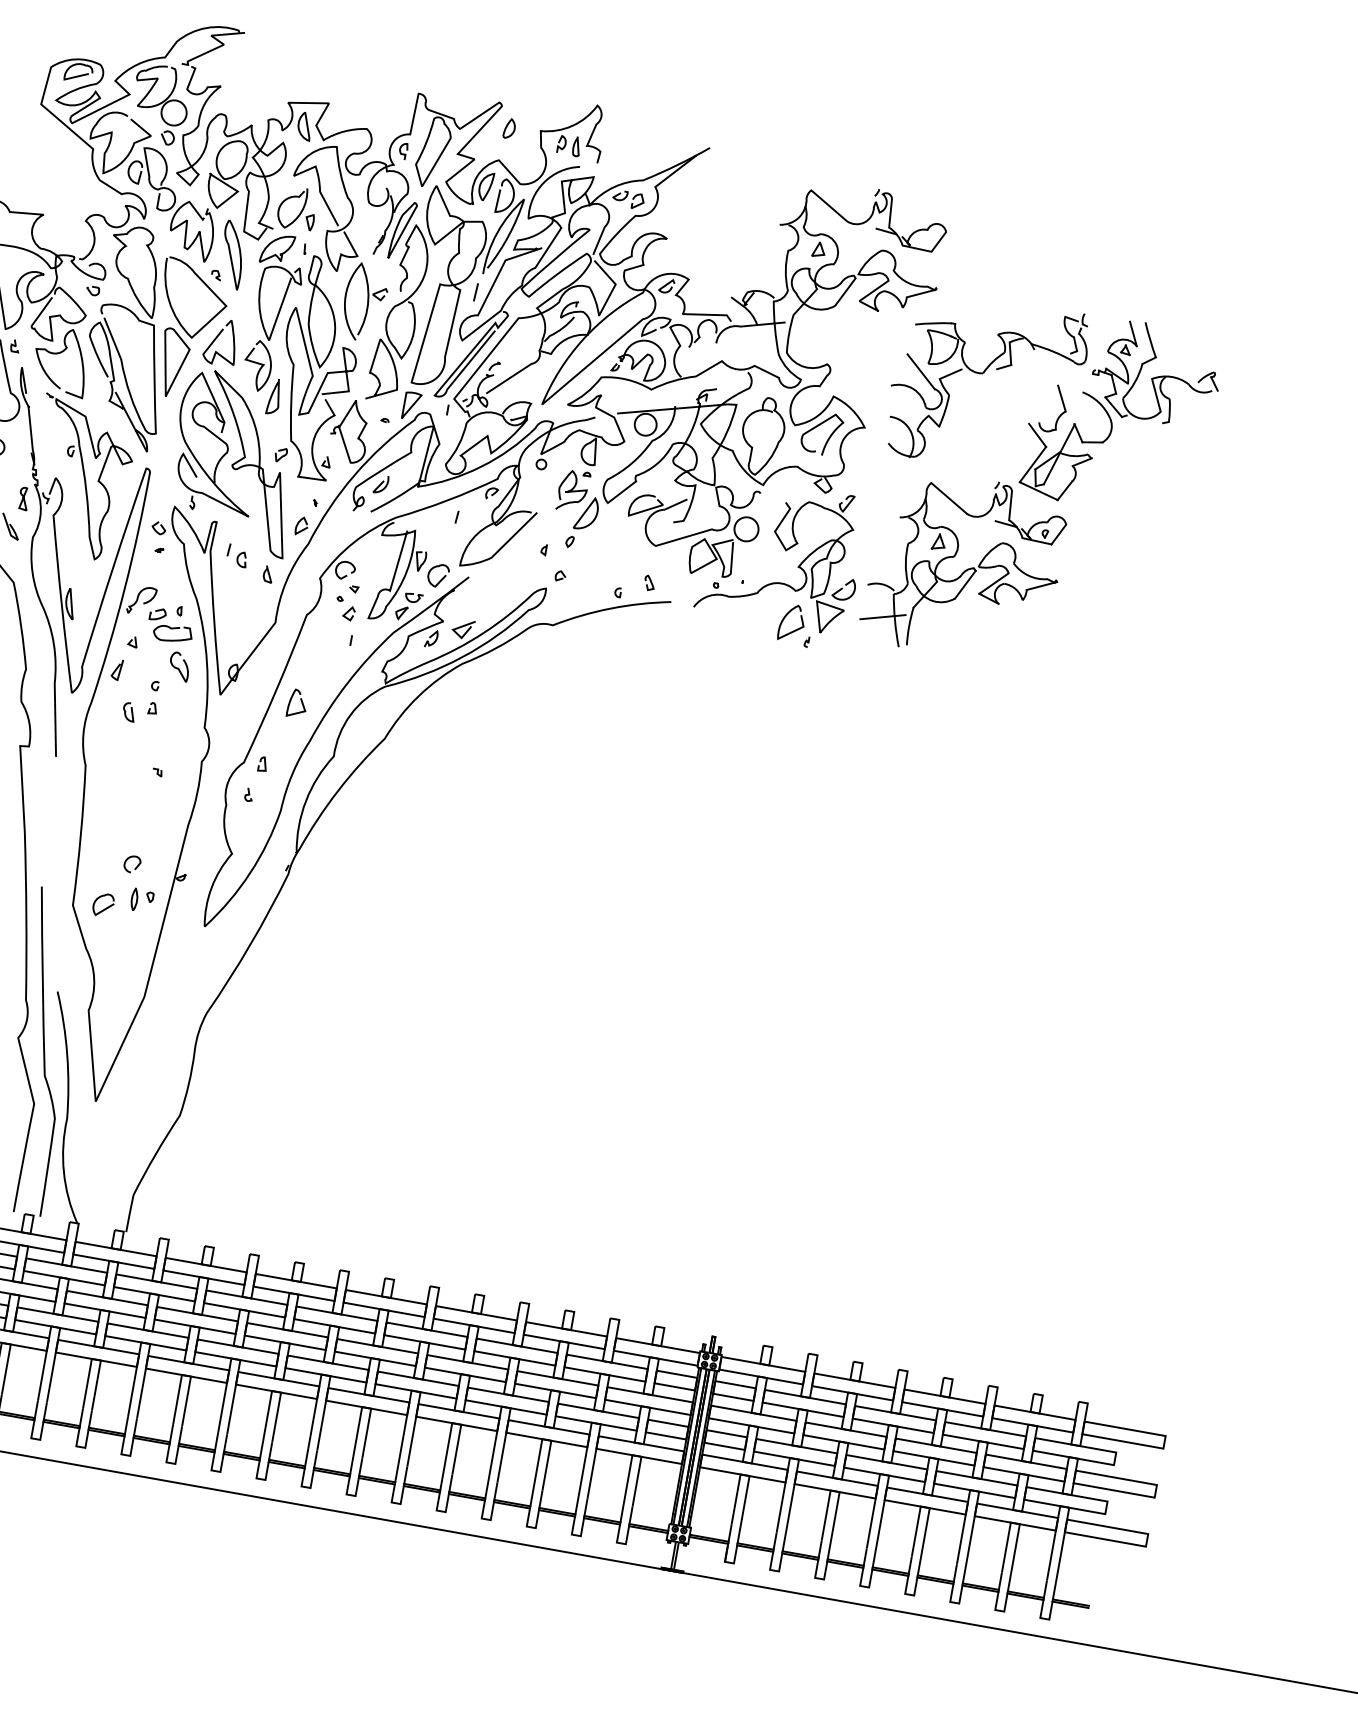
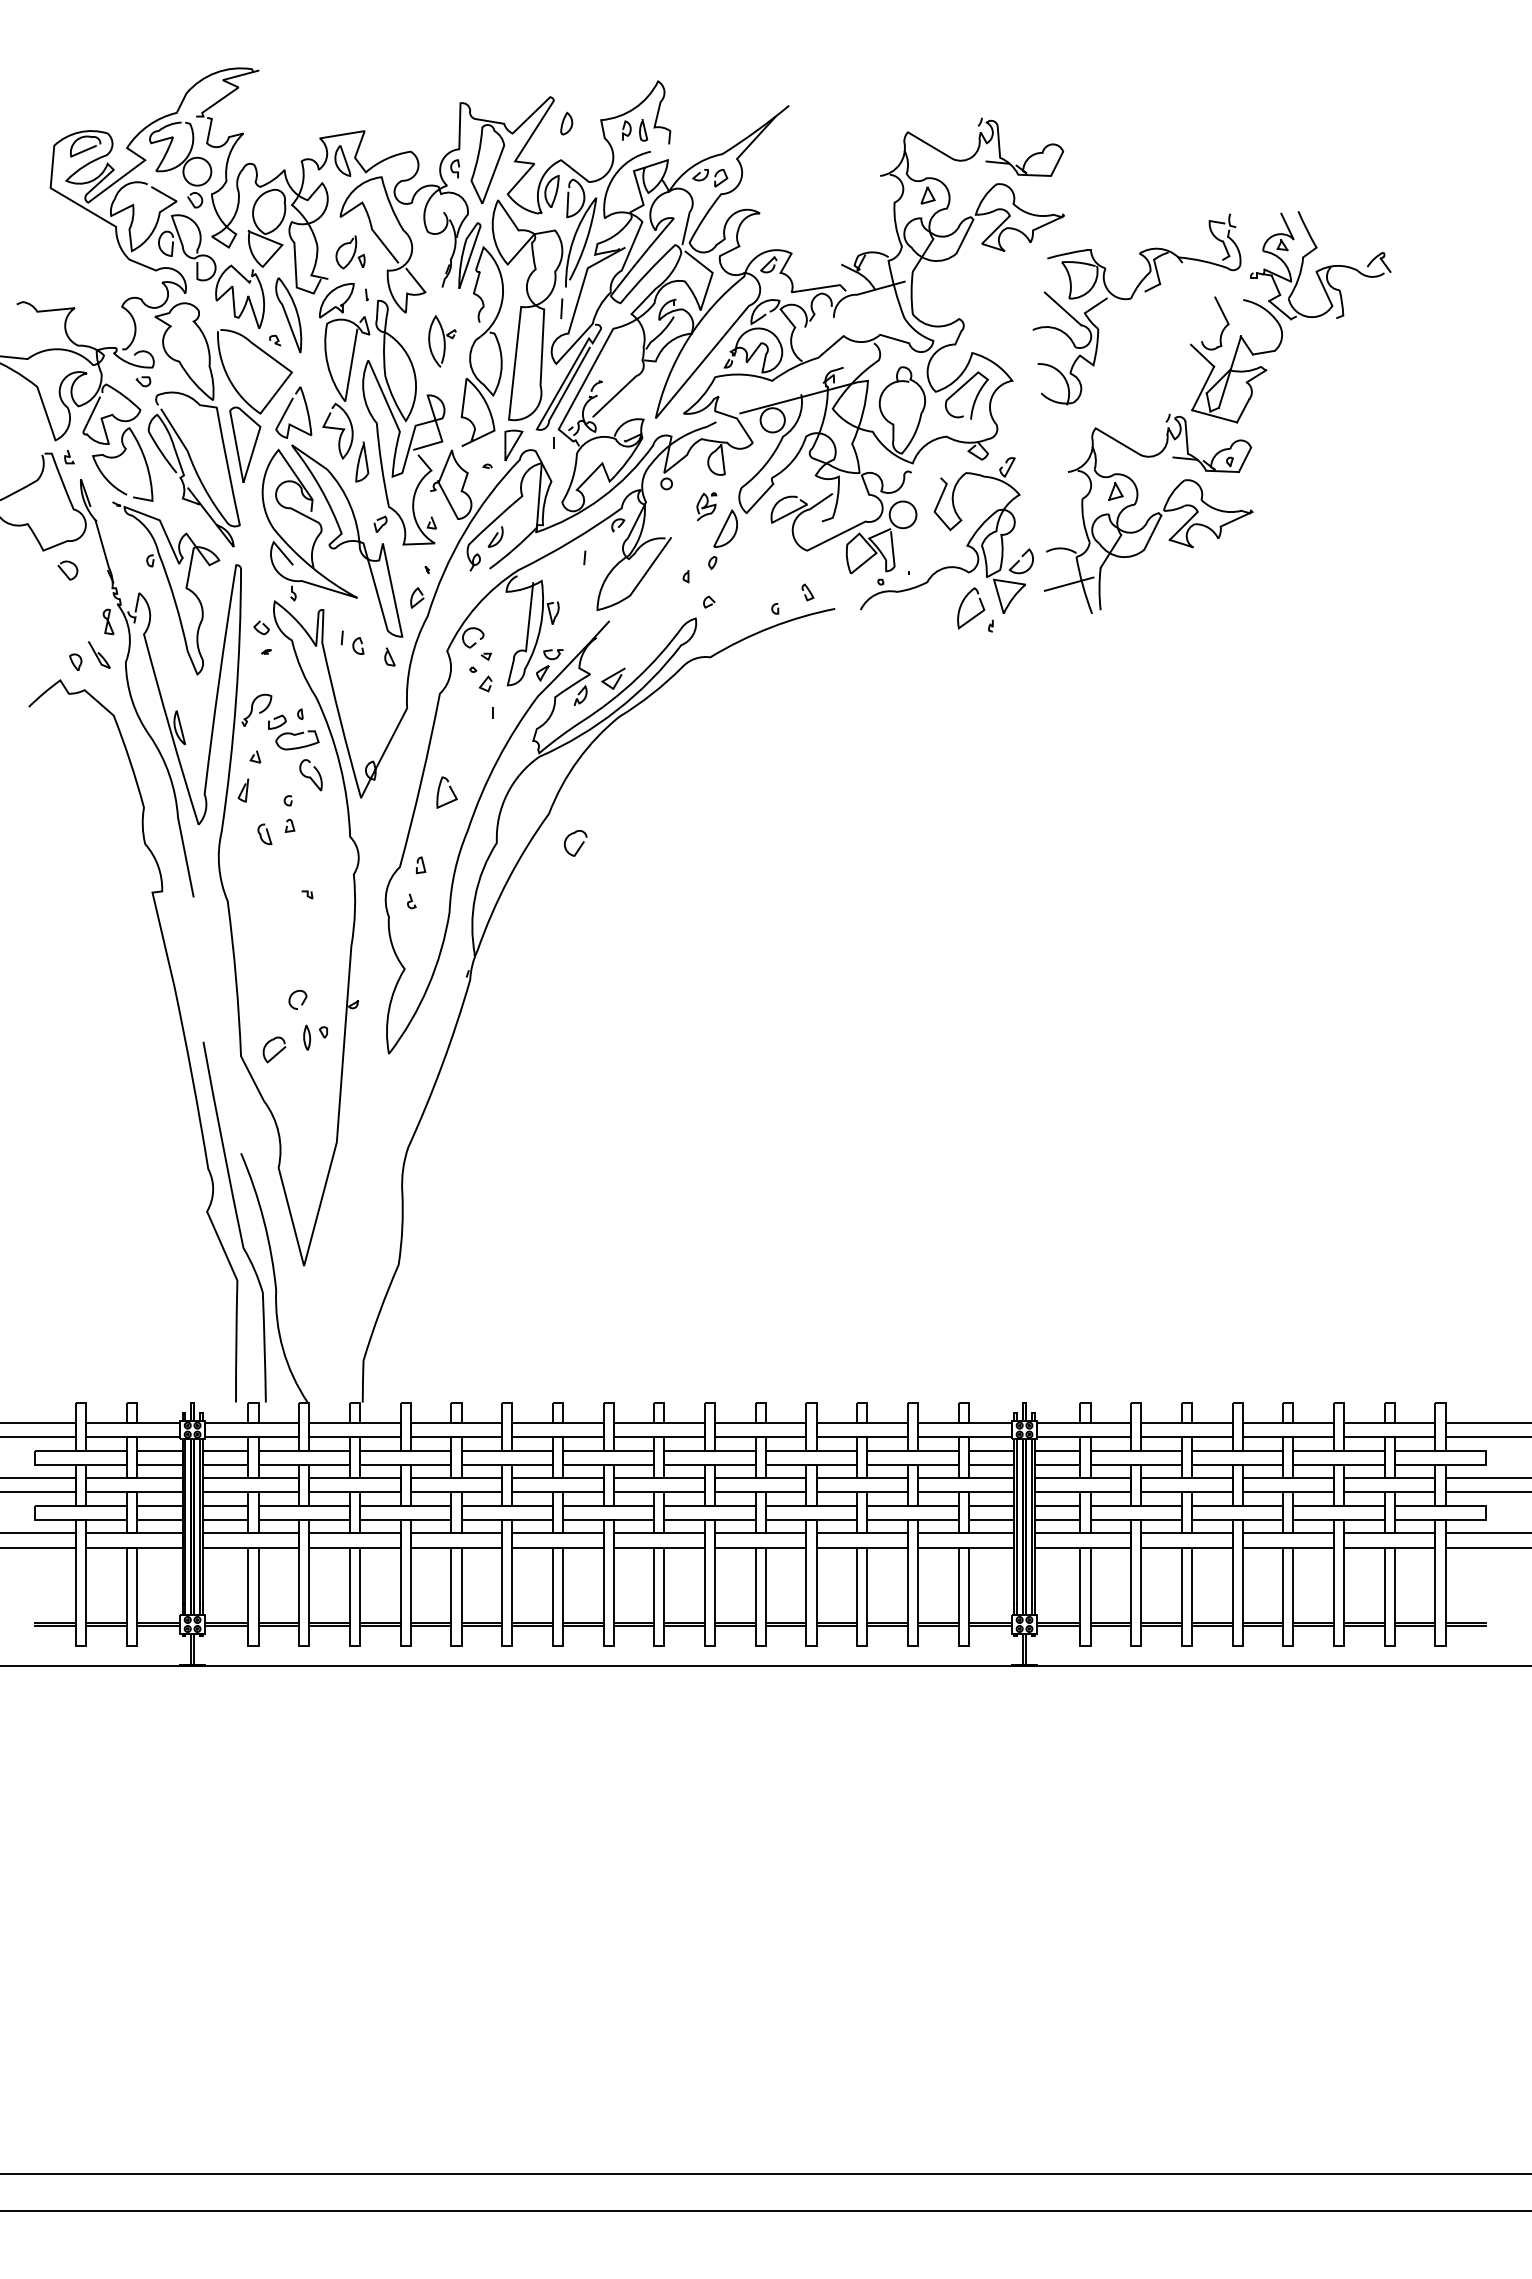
part: (297, 208) -> (350, 252), size x0.7
part: (364, 302) -> (442, 341), size x0.6
part: (573, 490) -> (706, 506), size x0.6
curve: (441, 579) -> (579, 846), moved

